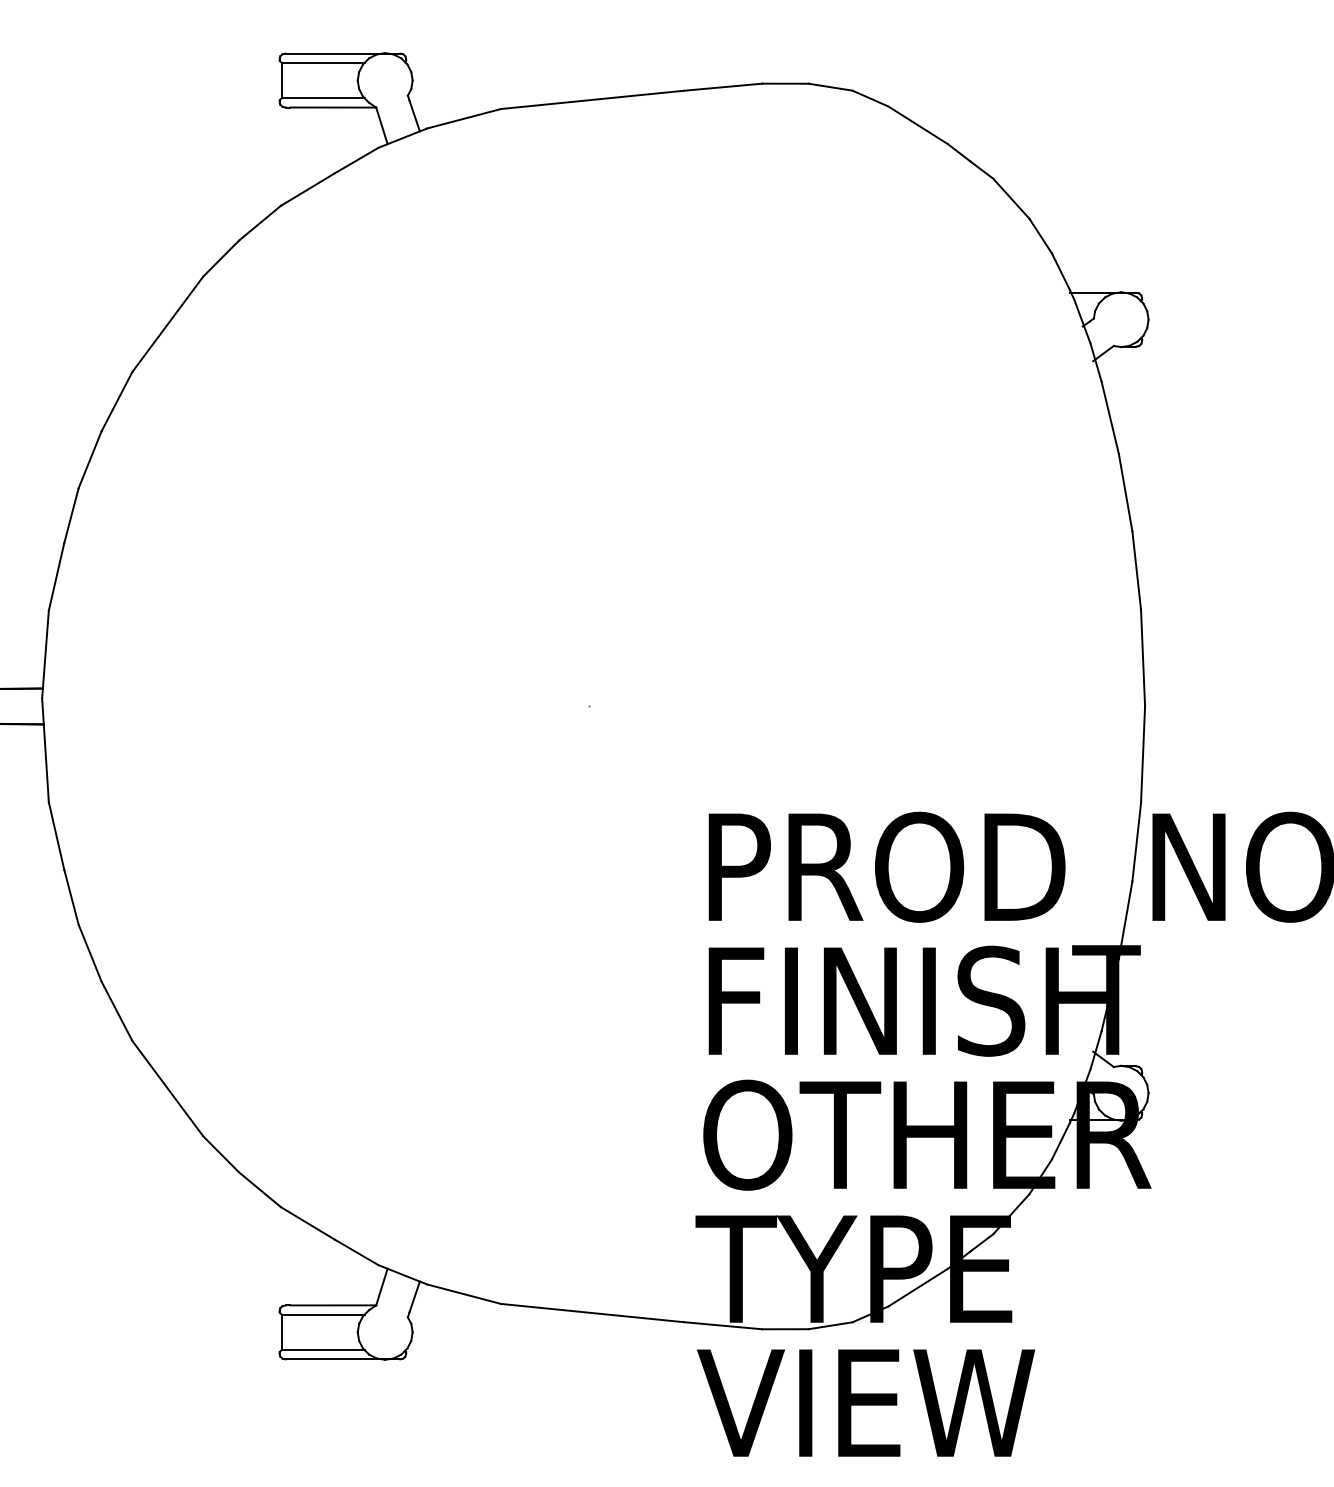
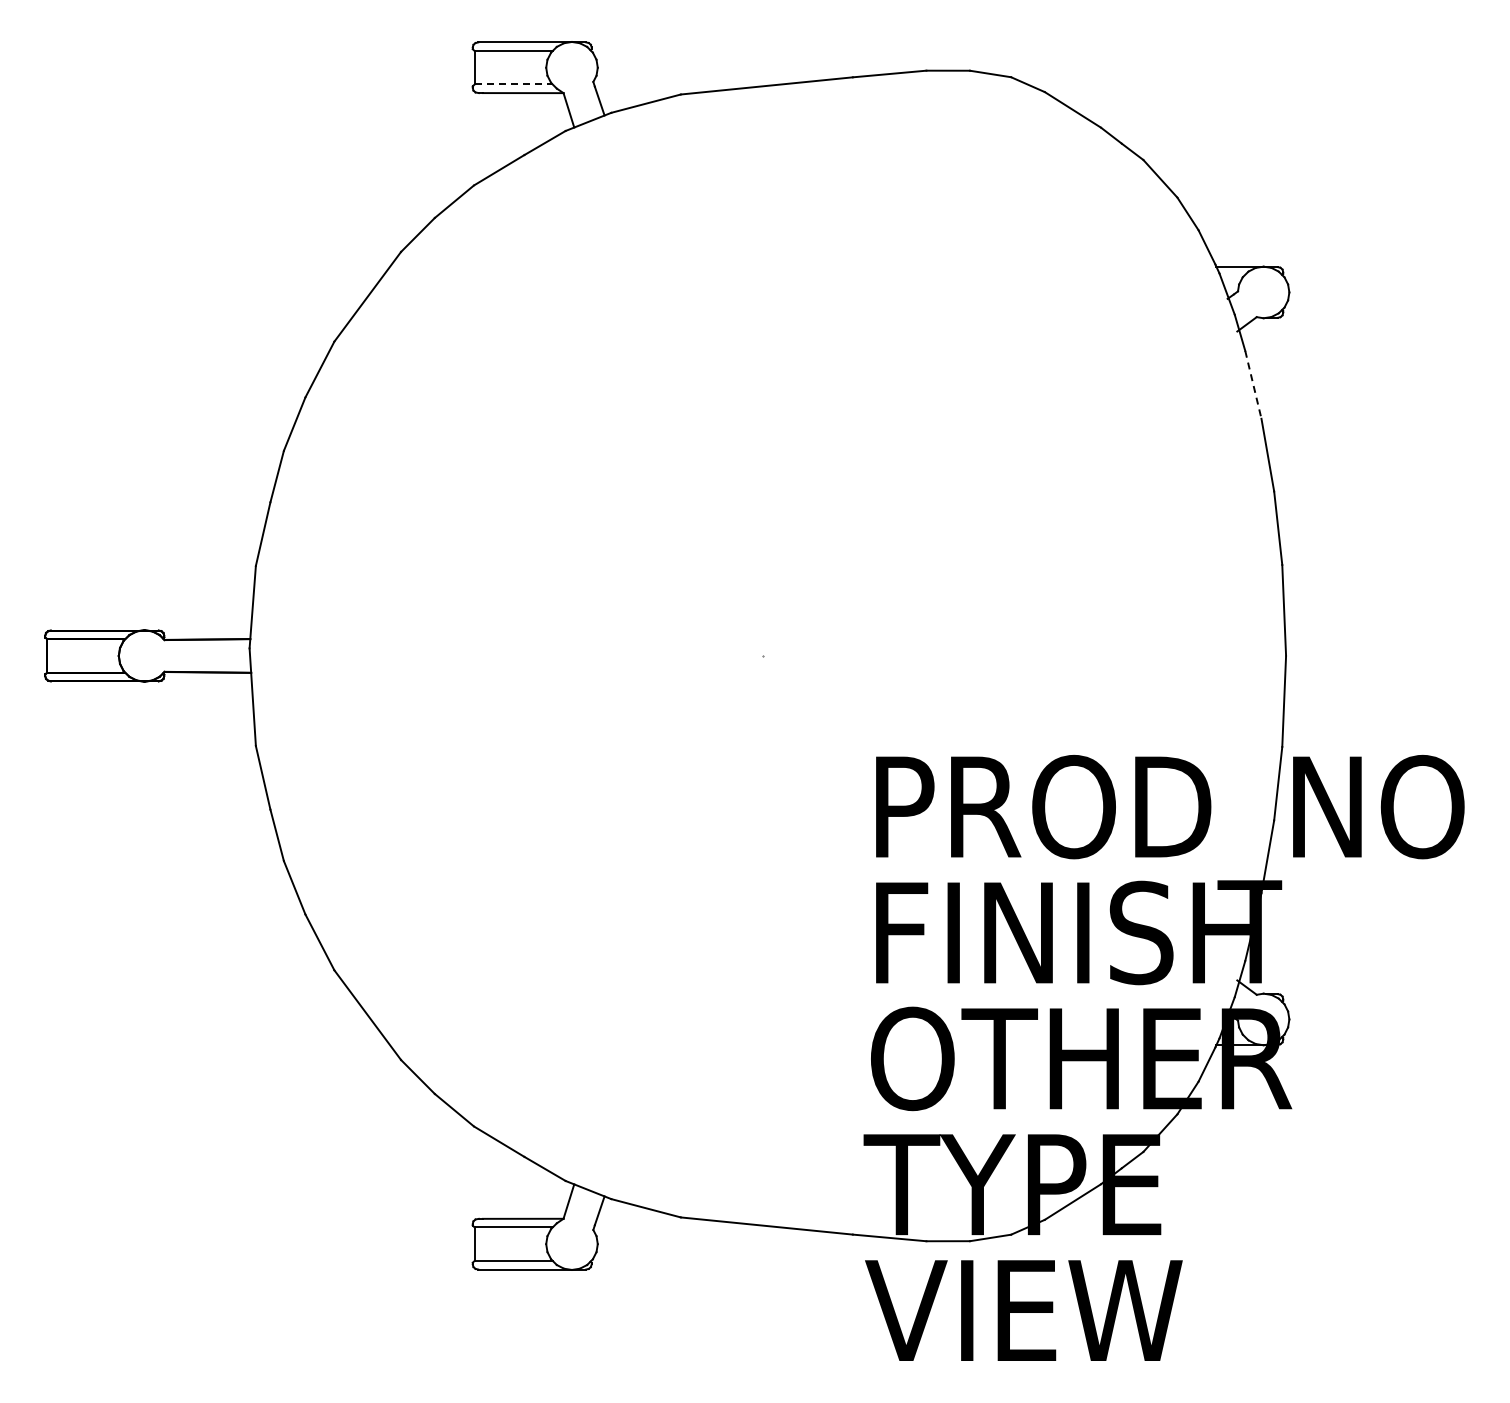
line: (324, 98) -> (514, 84), solid -> dashed
line: (1110, 417) -> (1253, 384), solid -> dashed

